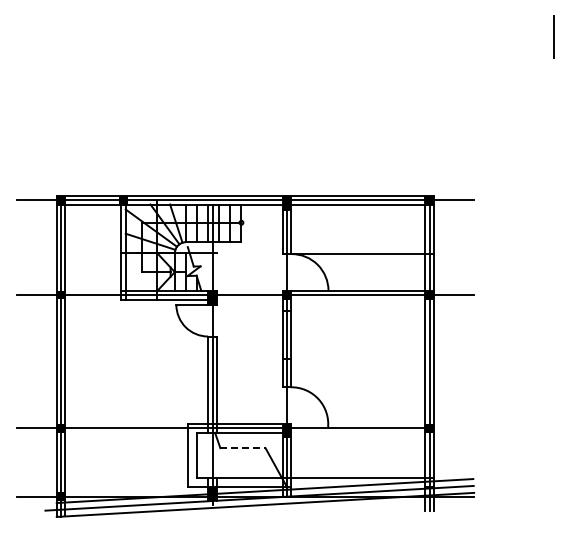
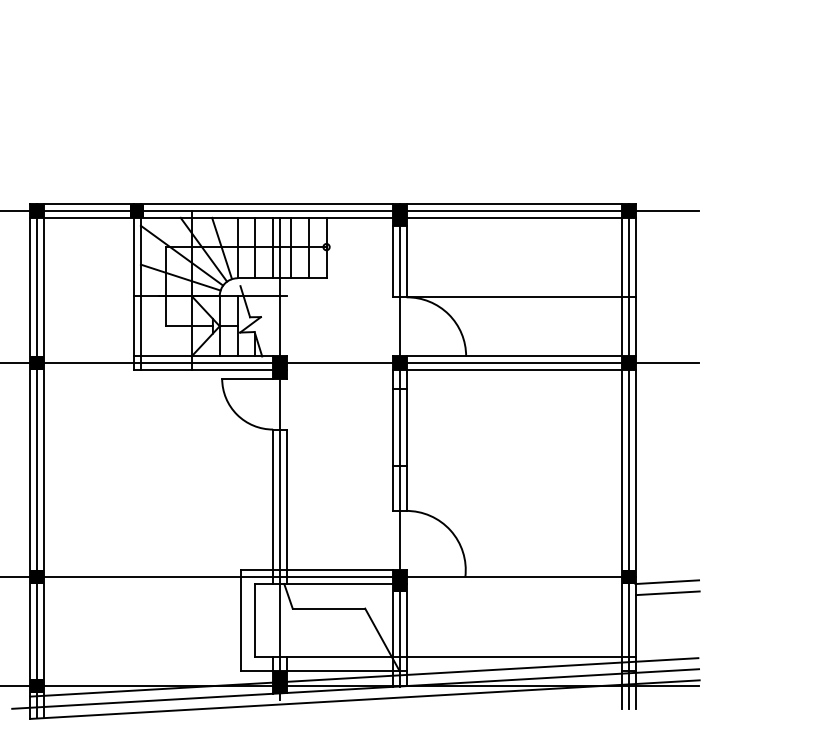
line: (358, 299) -> (514, 370), added
line: (453, 431) -> (666, 581), added
line: (454, 438) -> (668, 593), added
line: (242, 448) -> (328, 609), dashed -> solid

